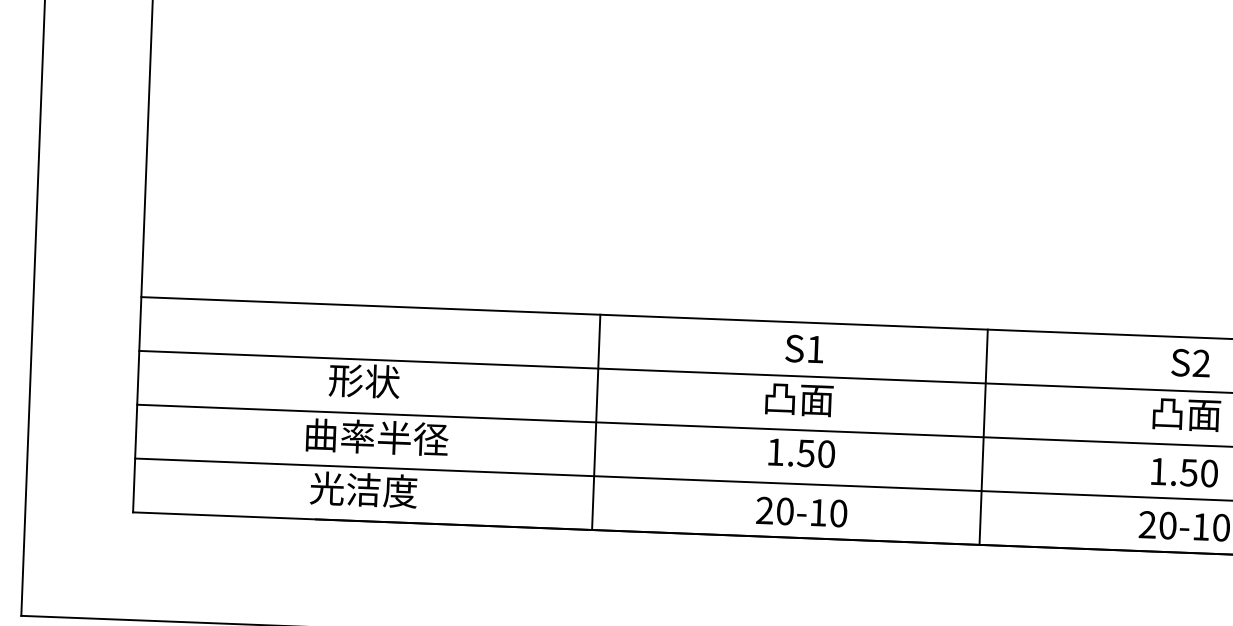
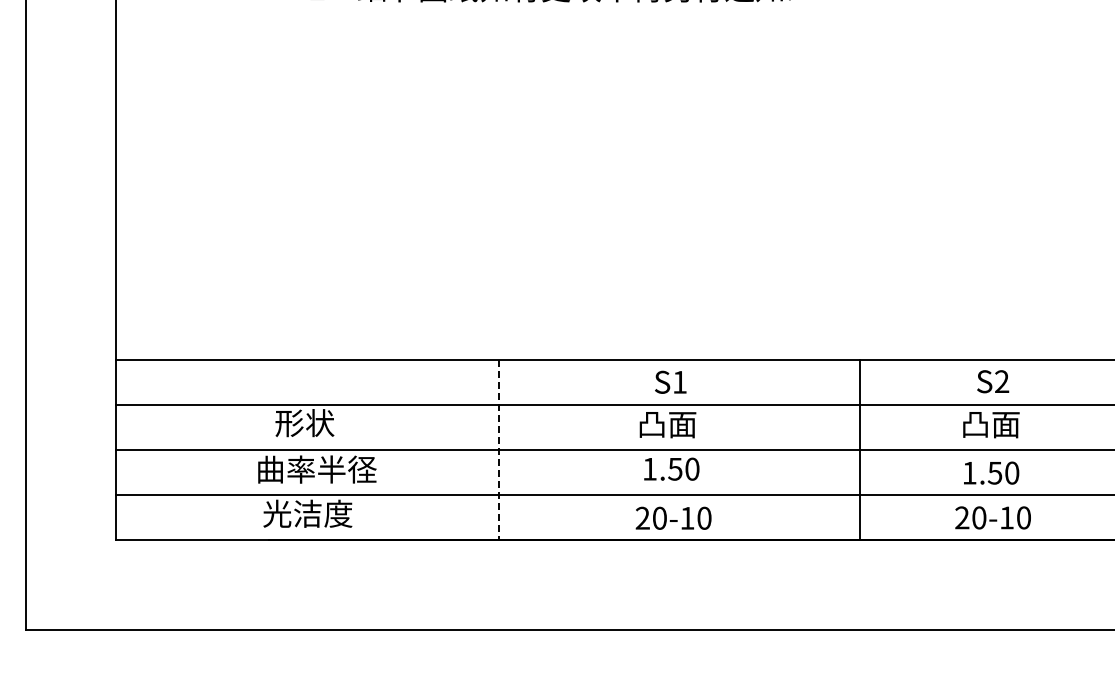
line: (596, 422) -> (499, 450), solid -> dashed
line: (983, 436) -> (859, 449), moved

